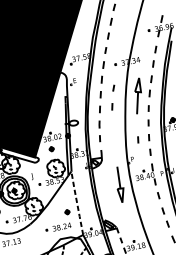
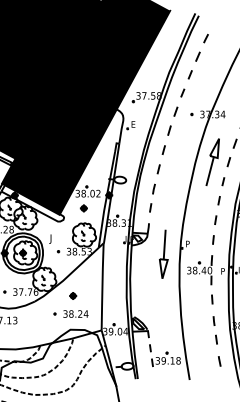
line: (113, 87) -> (182, 144), removed
line: (112, 107) -> (175, 169), removed
line: (137, 139) -> (200, 219), removed
part: (119, 184) -> (163, 253), moved
line: (77, 202) -> (102, 286), dashed -> solid
part: (67, 211) -> (73, 295), moved

